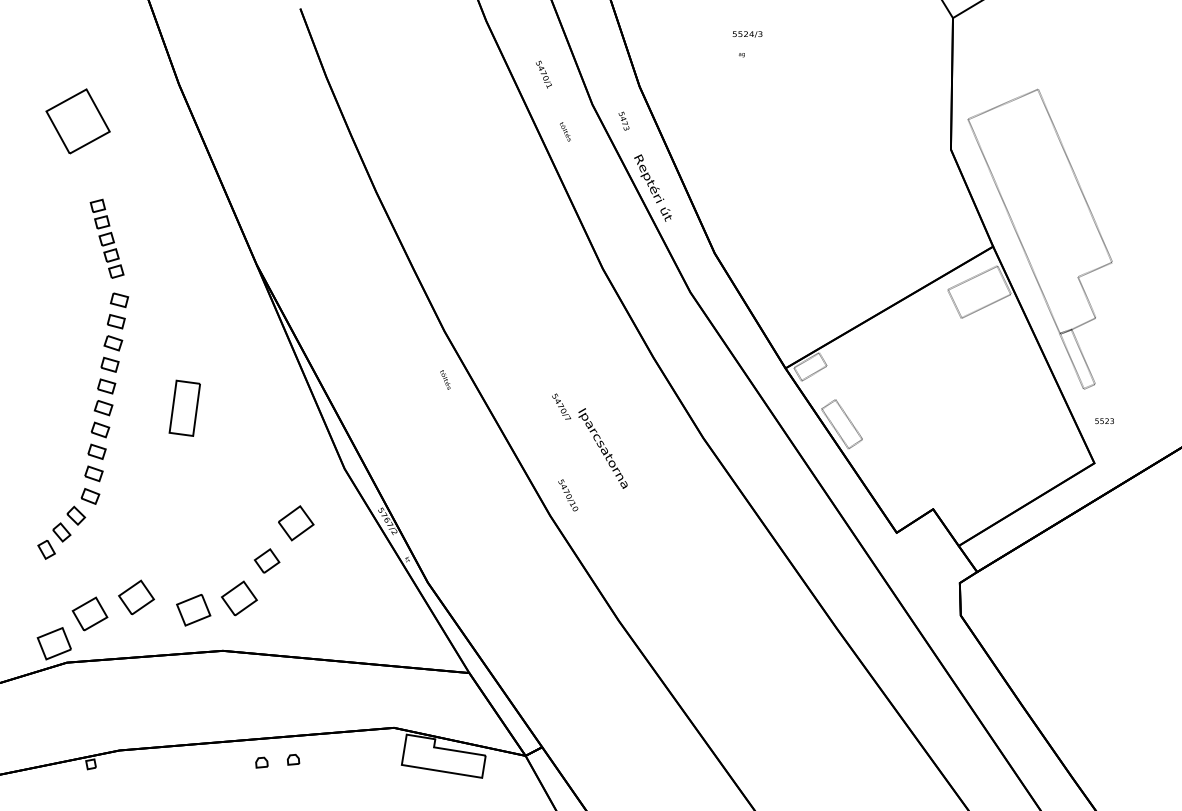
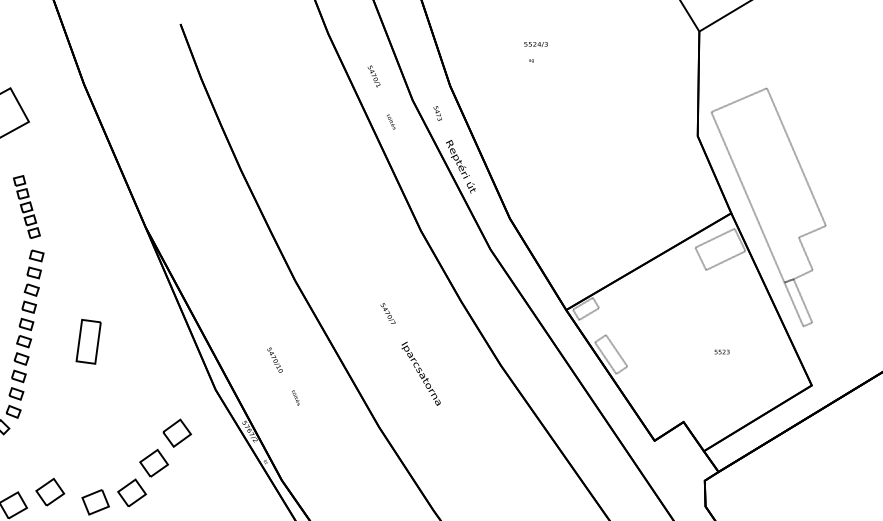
text: (445, 379) -> (295, 397), moved
text: (561, 406) -> (388, 313), moved
text: (1104, 420) -> (722, 351), moved
text: (568, 495) -> (275, 360), moved
part: (266, 560) -> (153, 462), size x1.43

